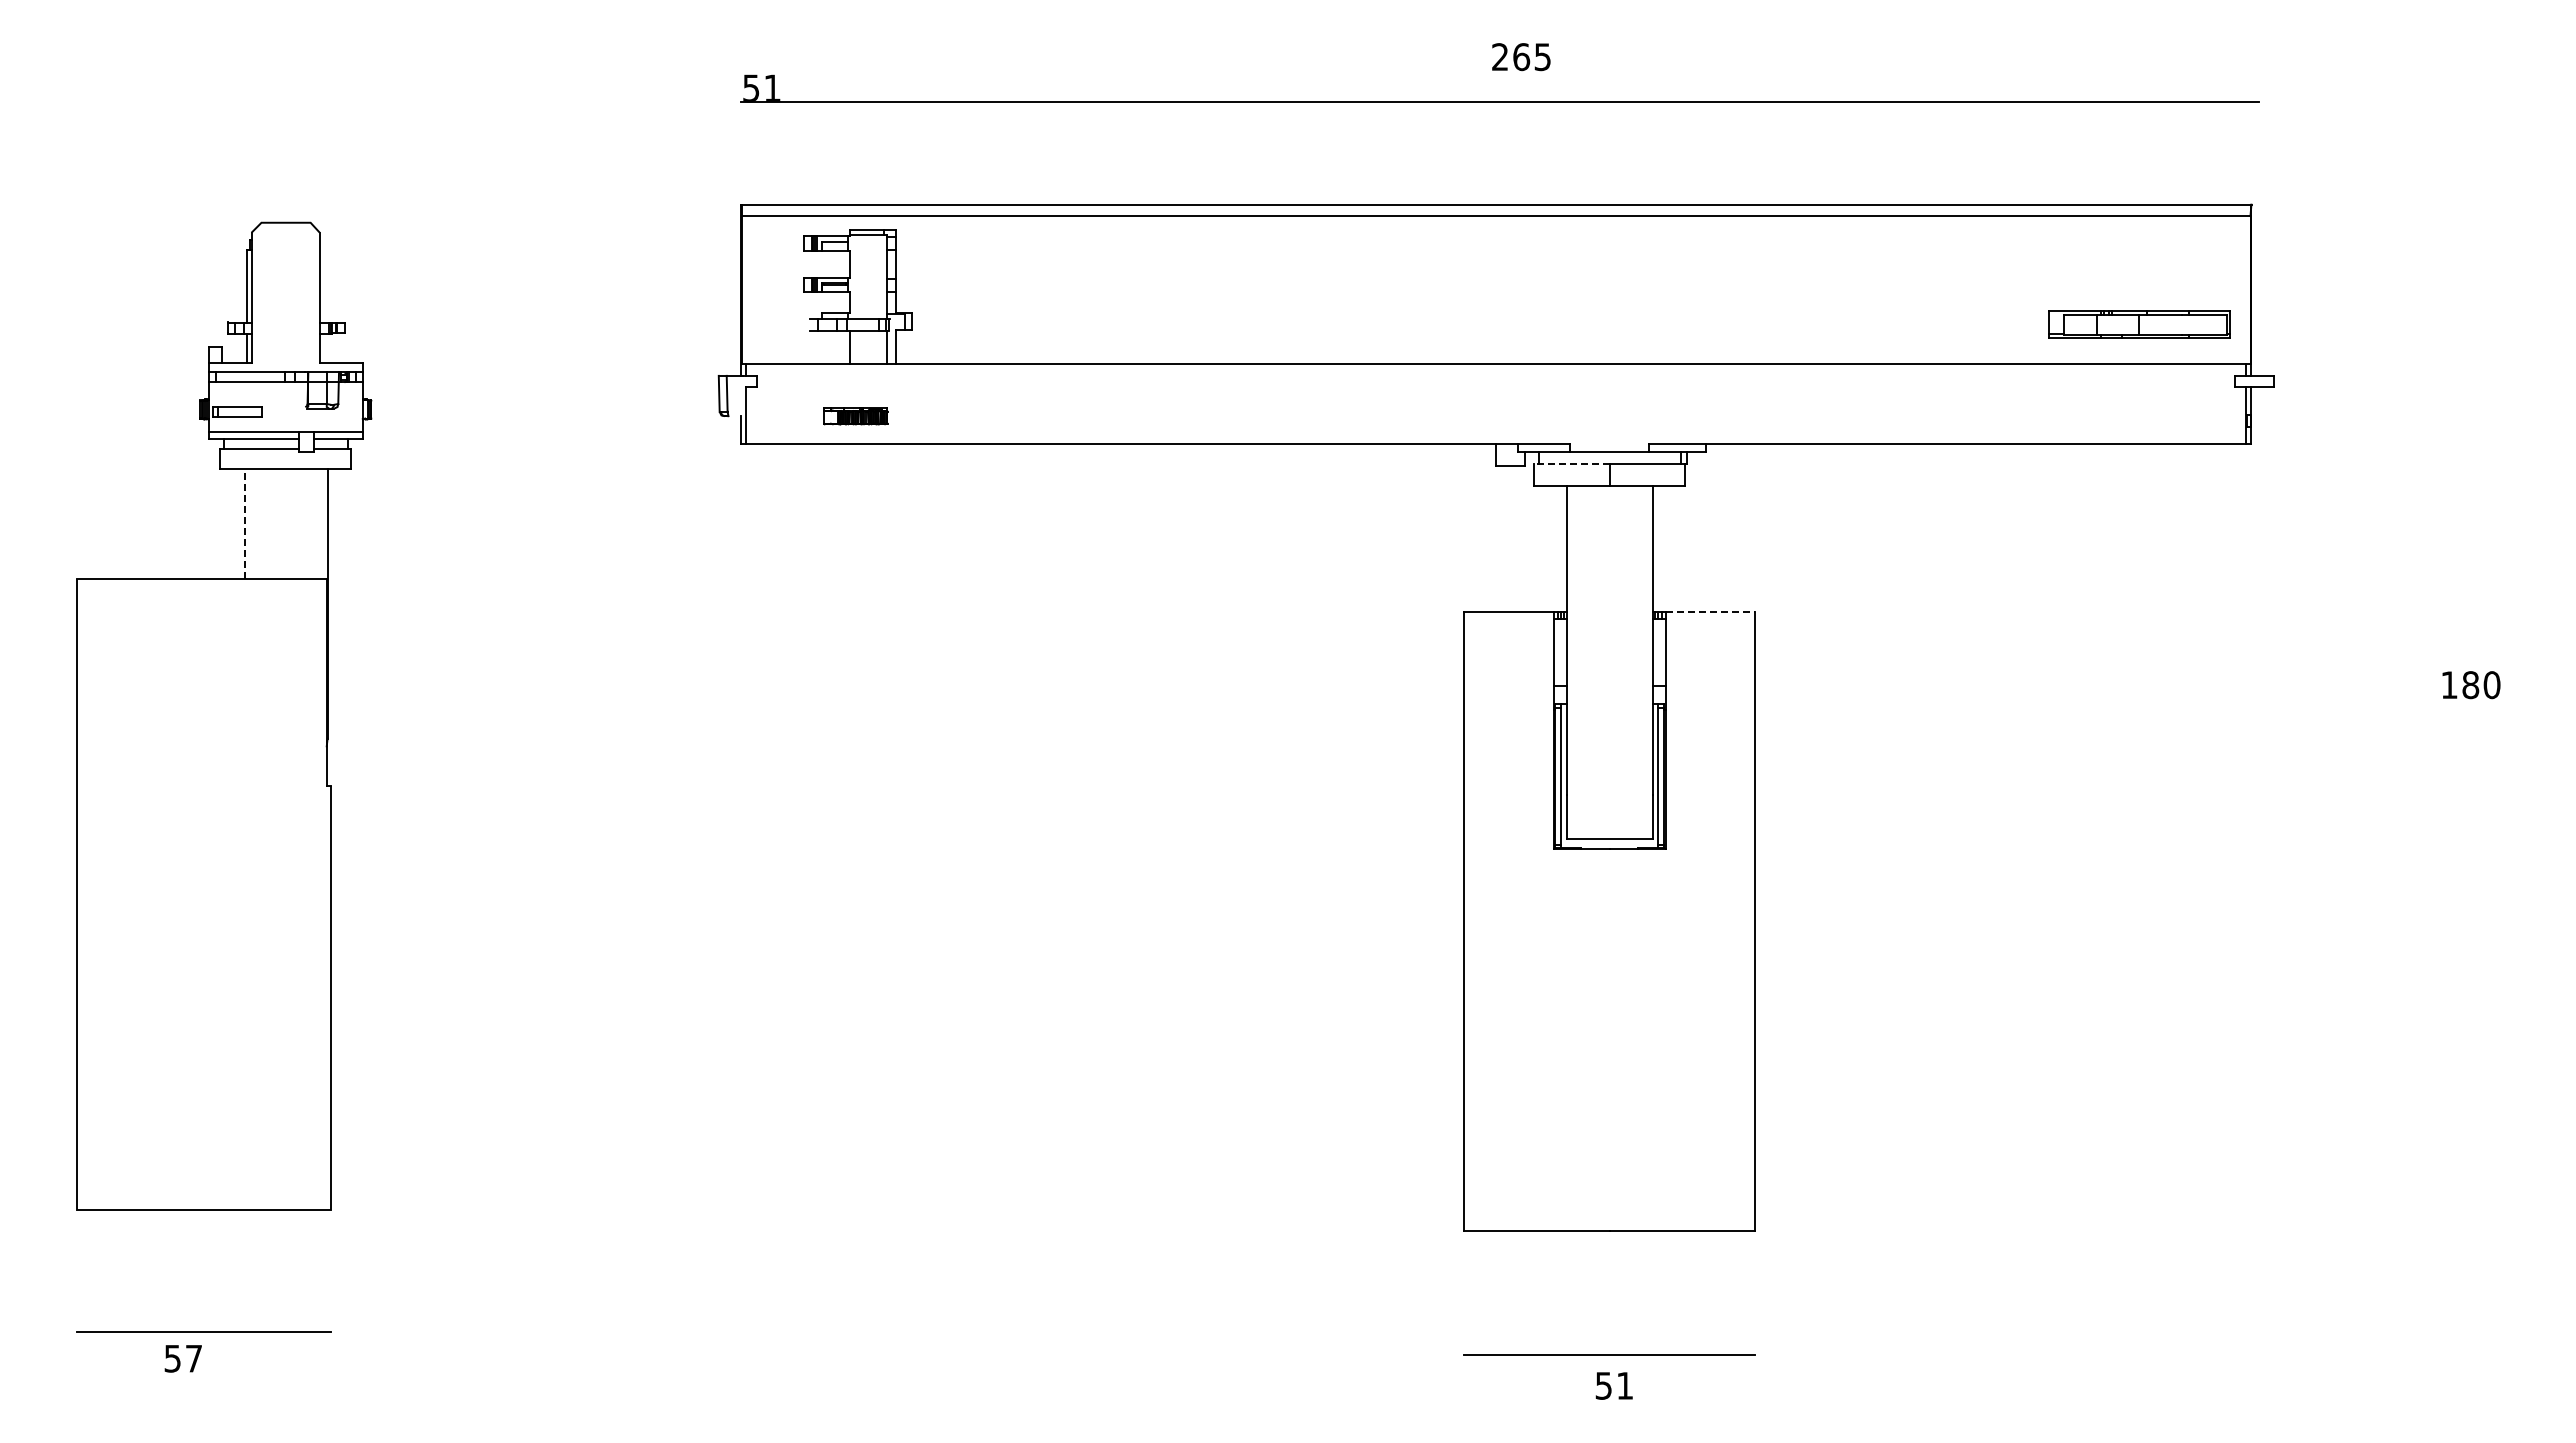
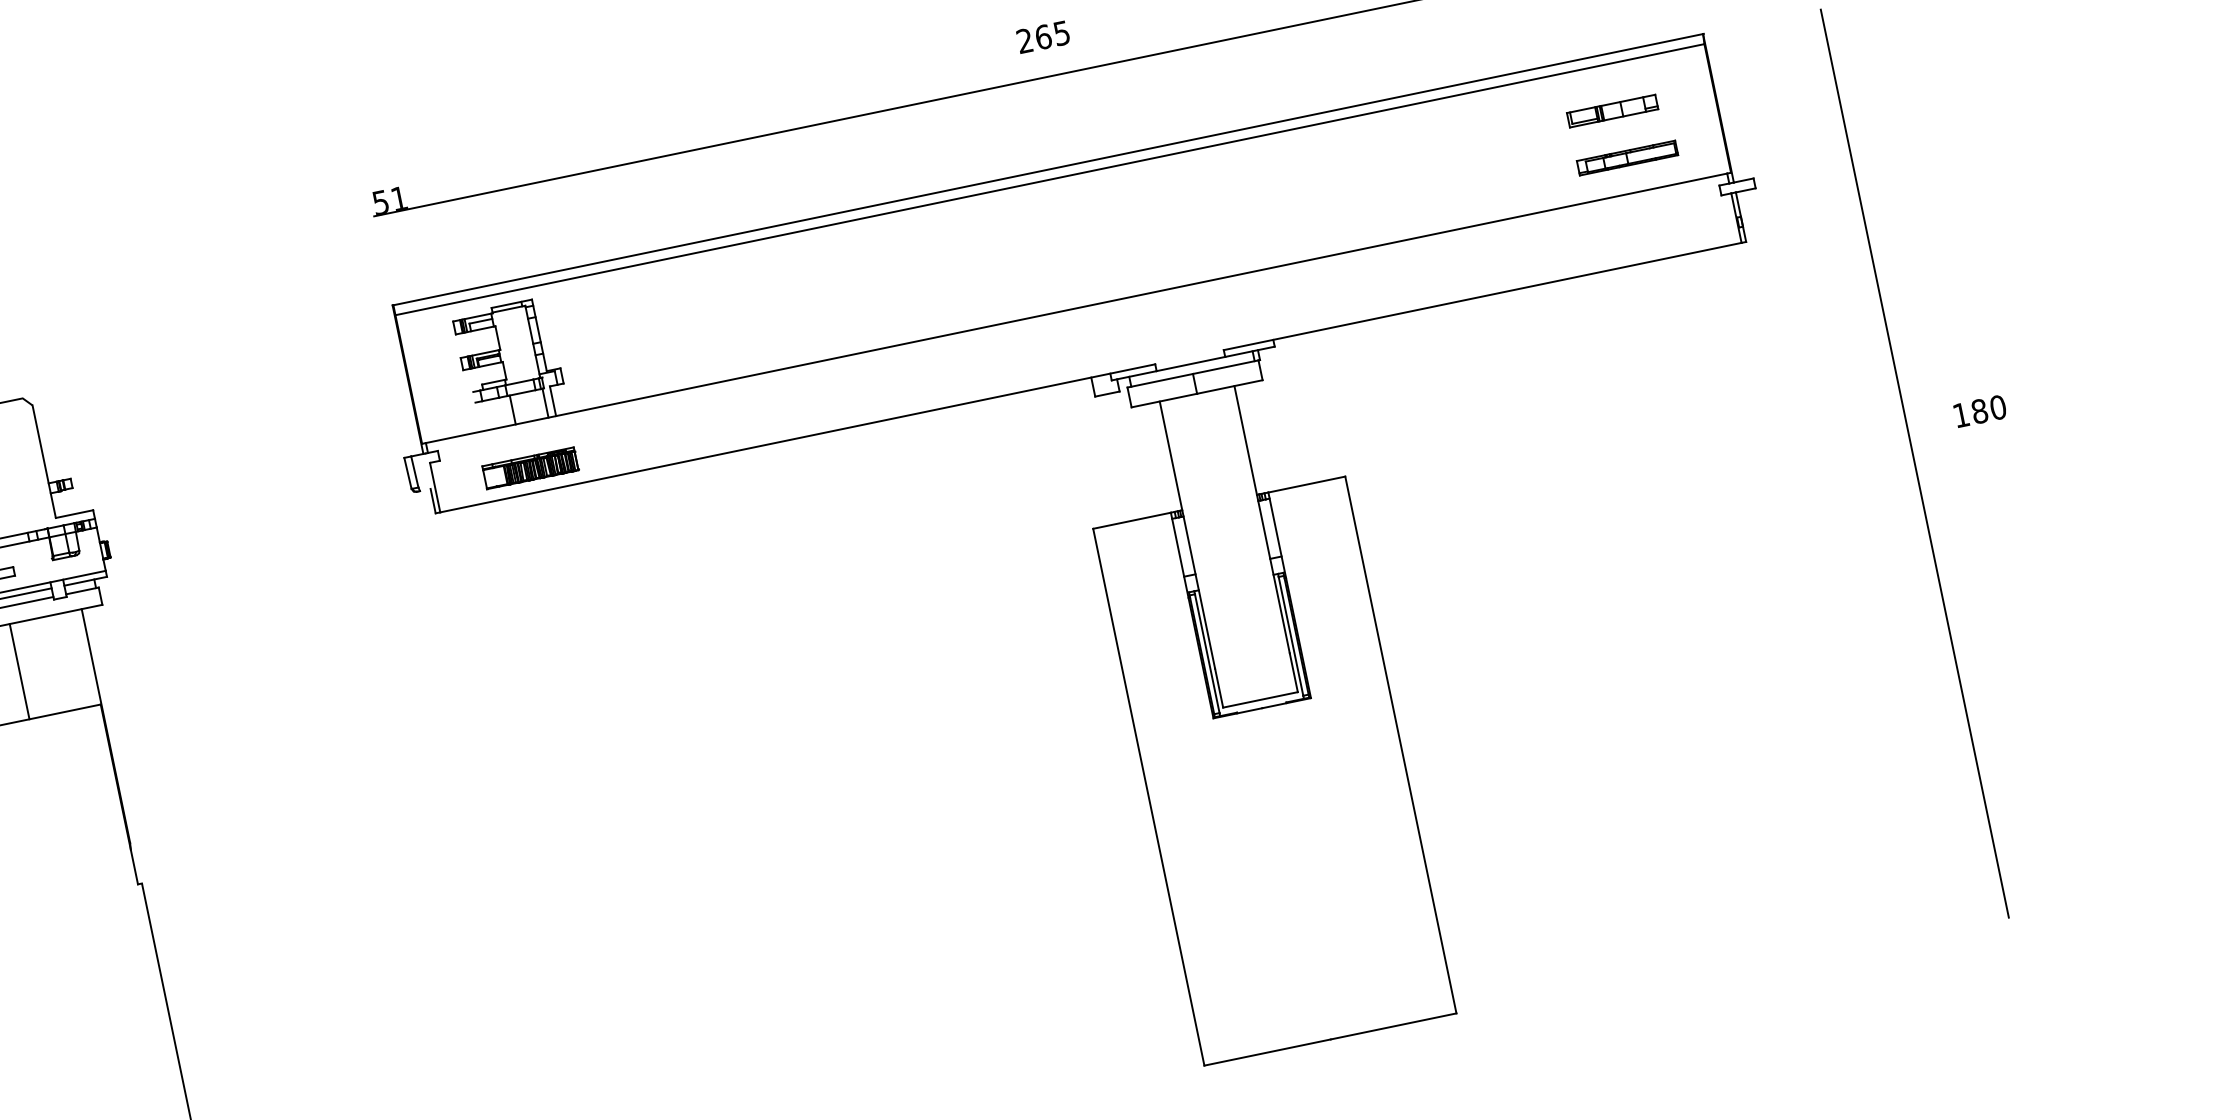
part: (2133, 269) -> (1612, 111), added
part: (2139, 324) -> (1627, 158), size x0.62
part: (855, 416) -> (530, 468), size x1.67
line: (1571, 463) -> (1159, 380), dashed -> solid
line: (244, 524) -> (19, 672), dashed -> solid
line: (1710, 611) -> (1306, 484), dashed -> solid
line: (2387, 727) -> (1915, 463), added

